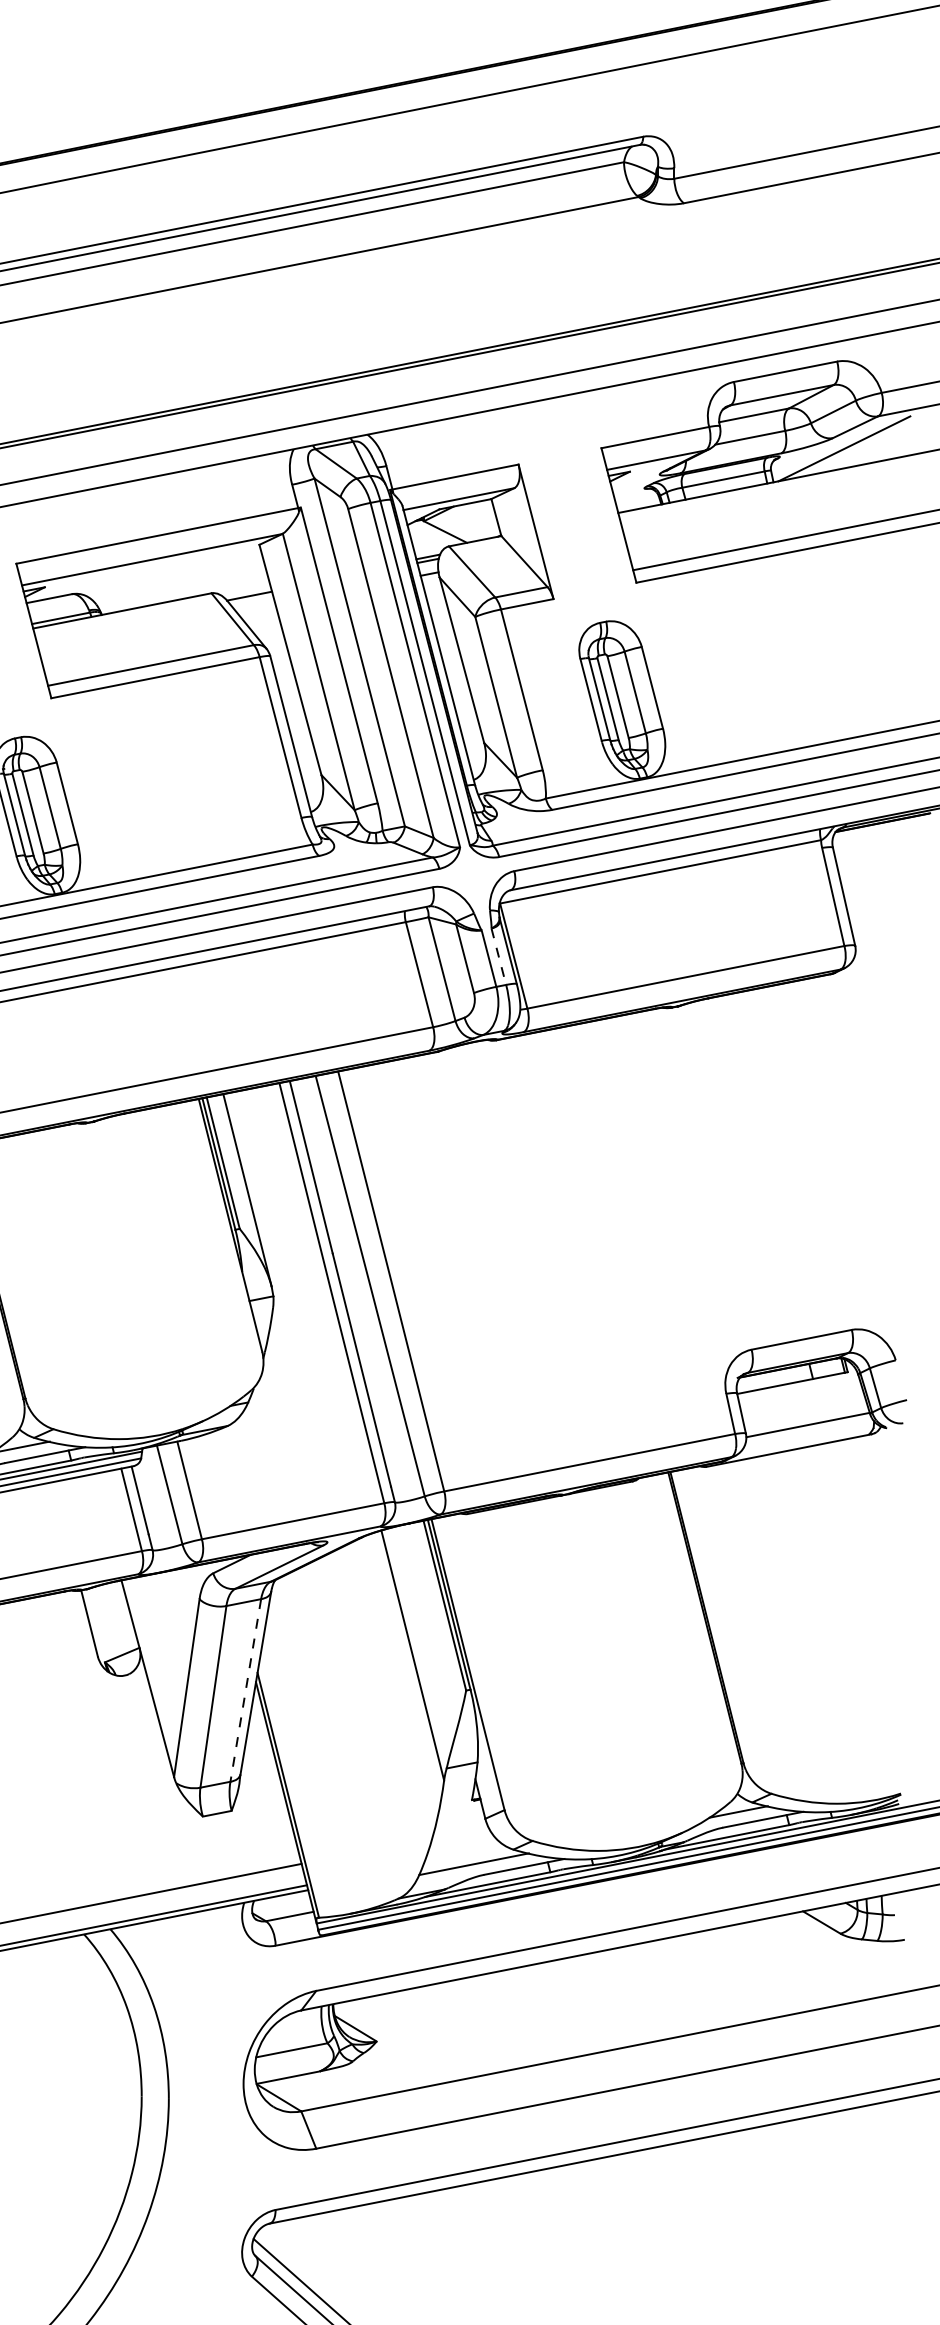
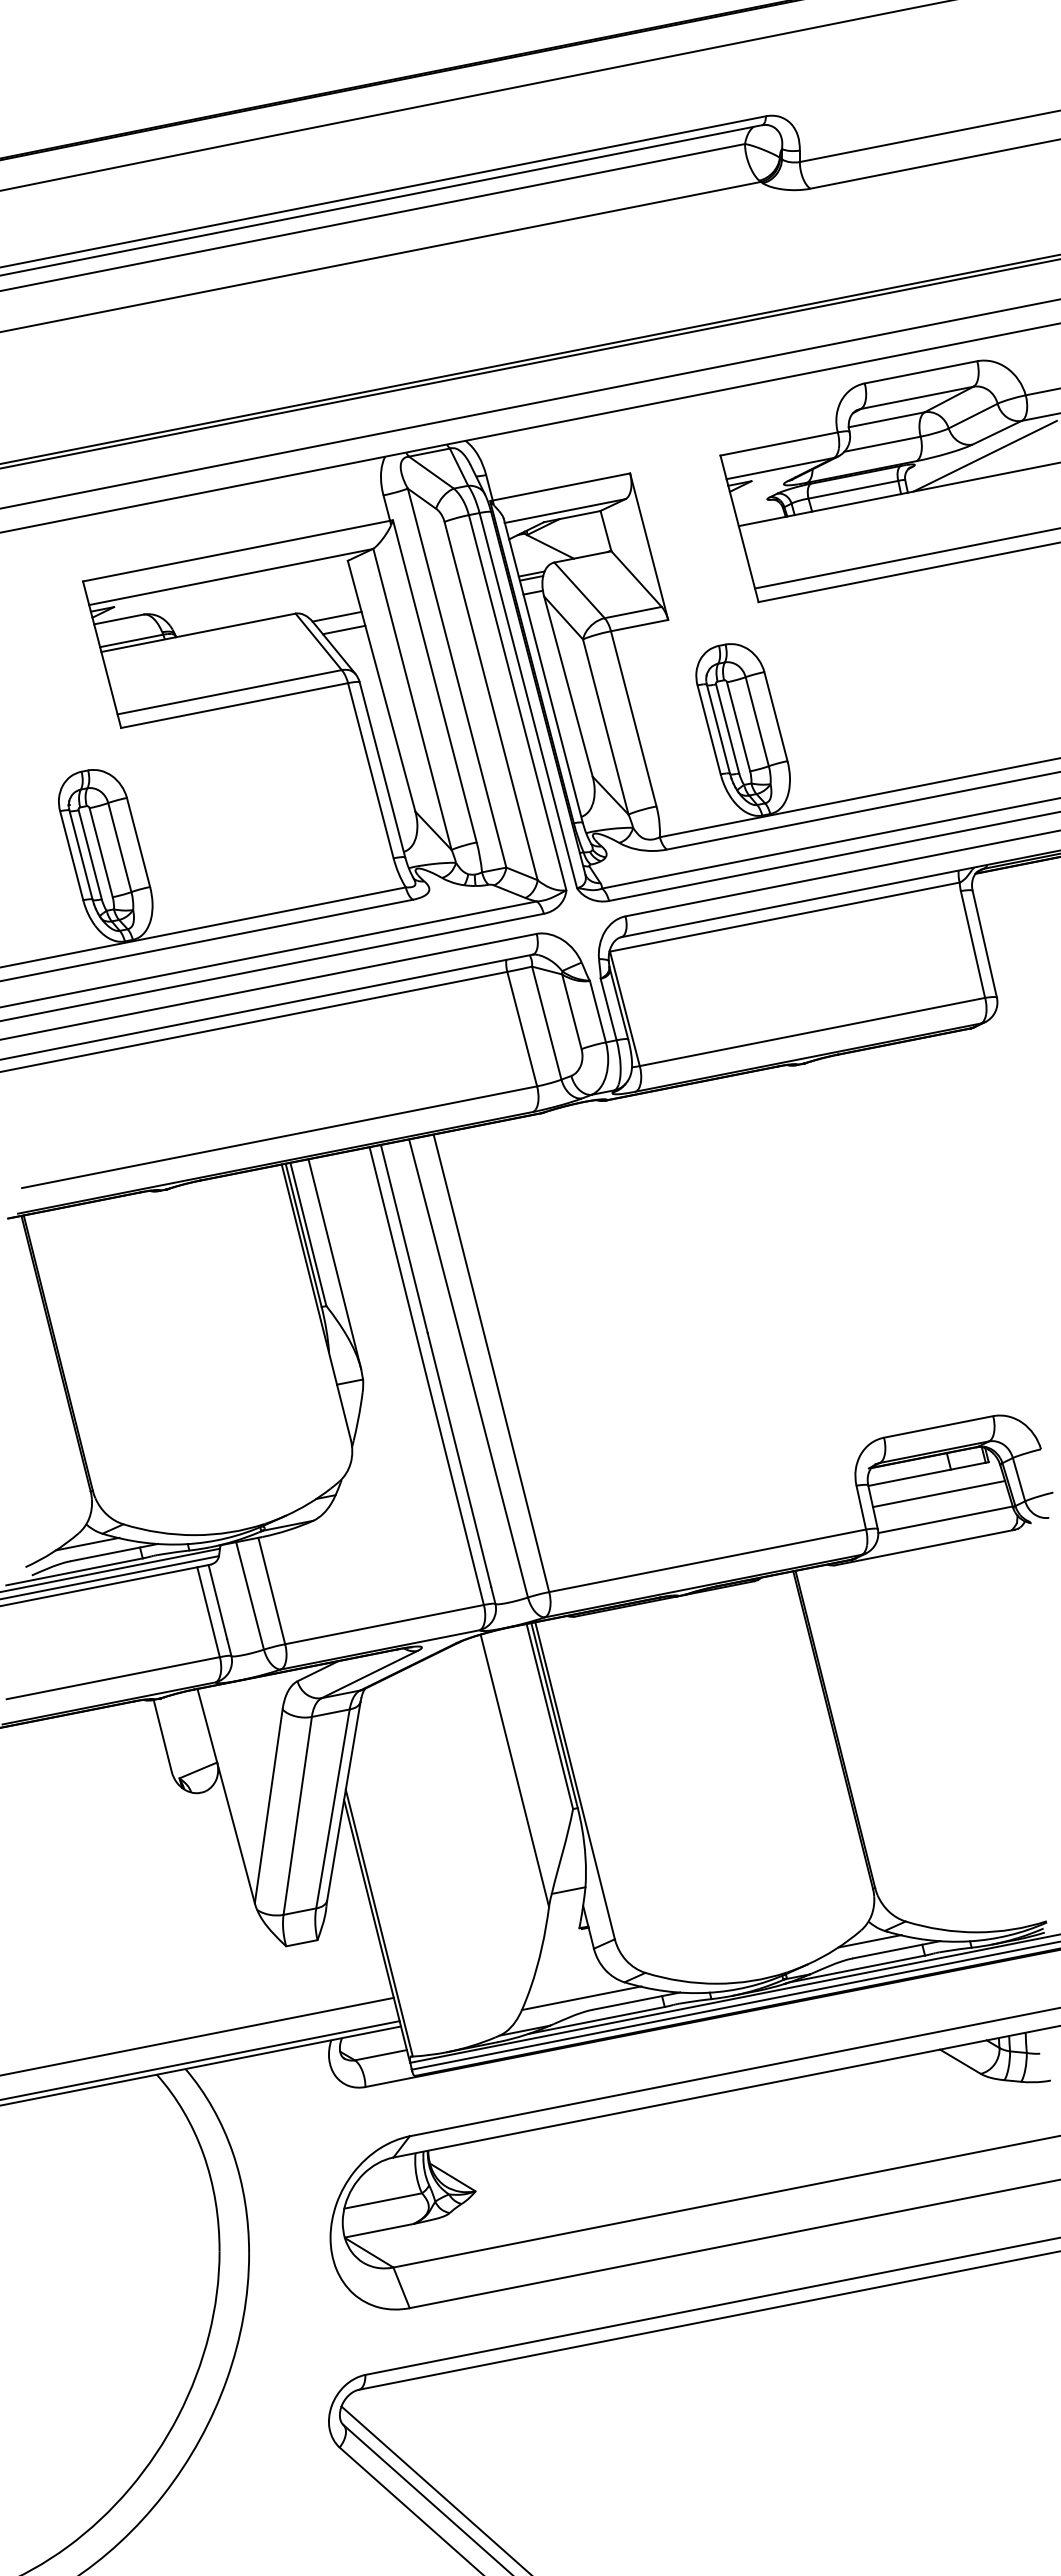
line: (255, 607) -> (343, 629), added
line: (498, 956) -> (608, 1009), dashed -> solid
line: (801, 1401) -> (938, 1494), added
line: (245, 1690) -> (332, 1808), dashed -> solid

